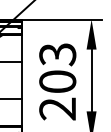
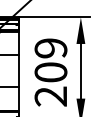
text: (57, 54) -> (50, 48), 203 -> 209

